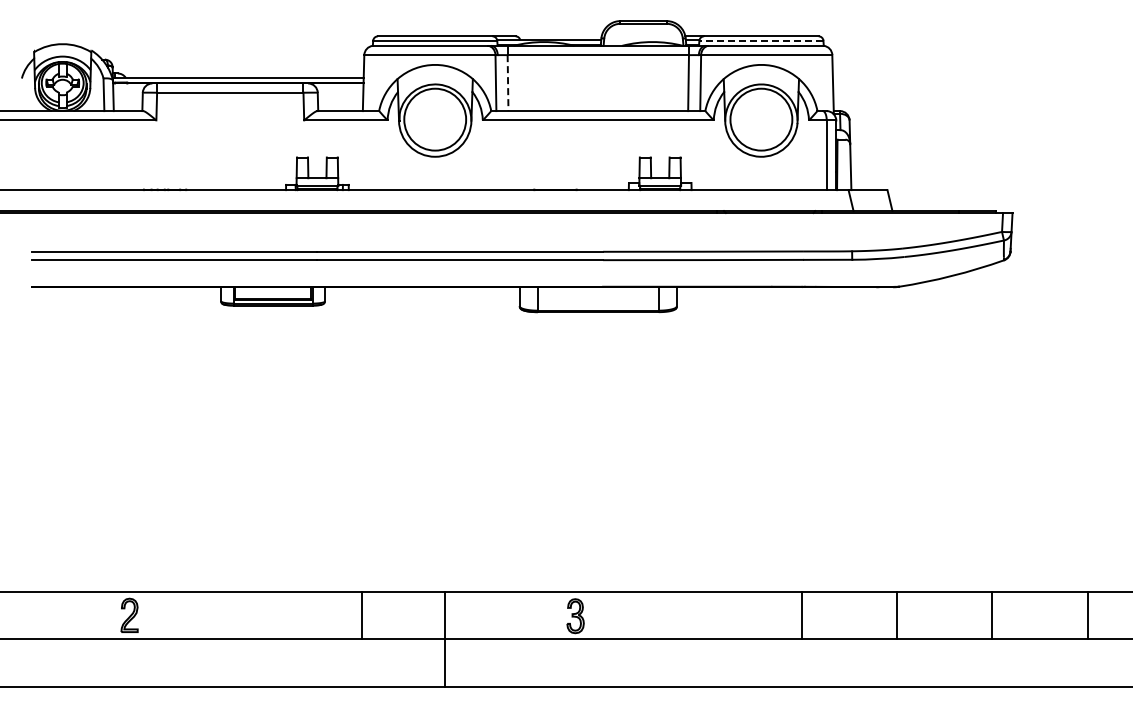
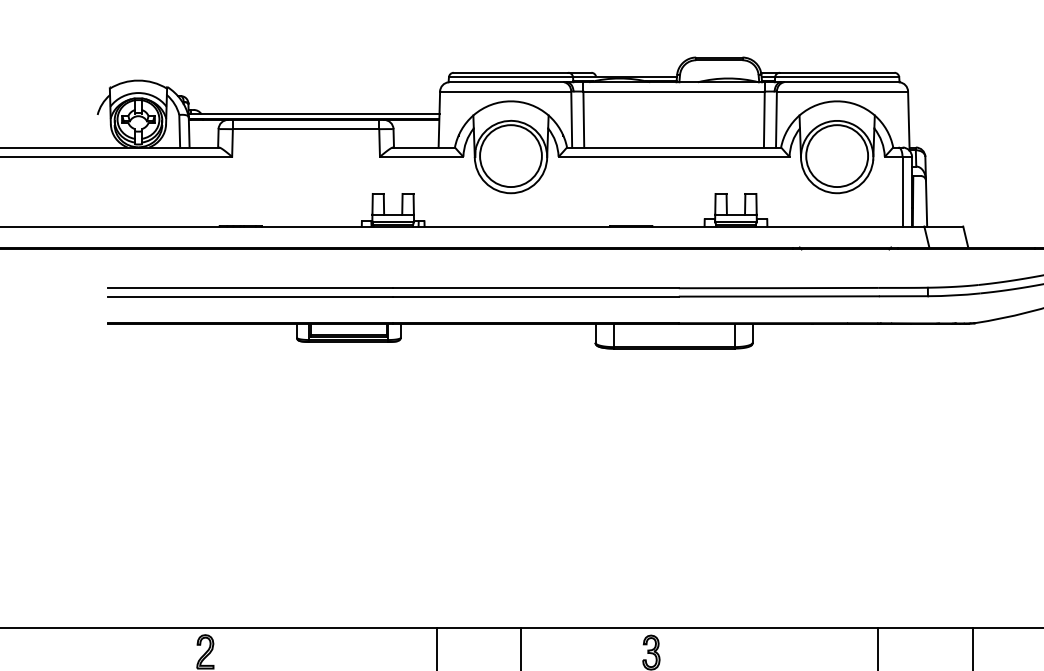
line: (760, 40) -> (836, 76), dashed -> solid
line: (508, 83) -> (584, 119), dashed -> solid

